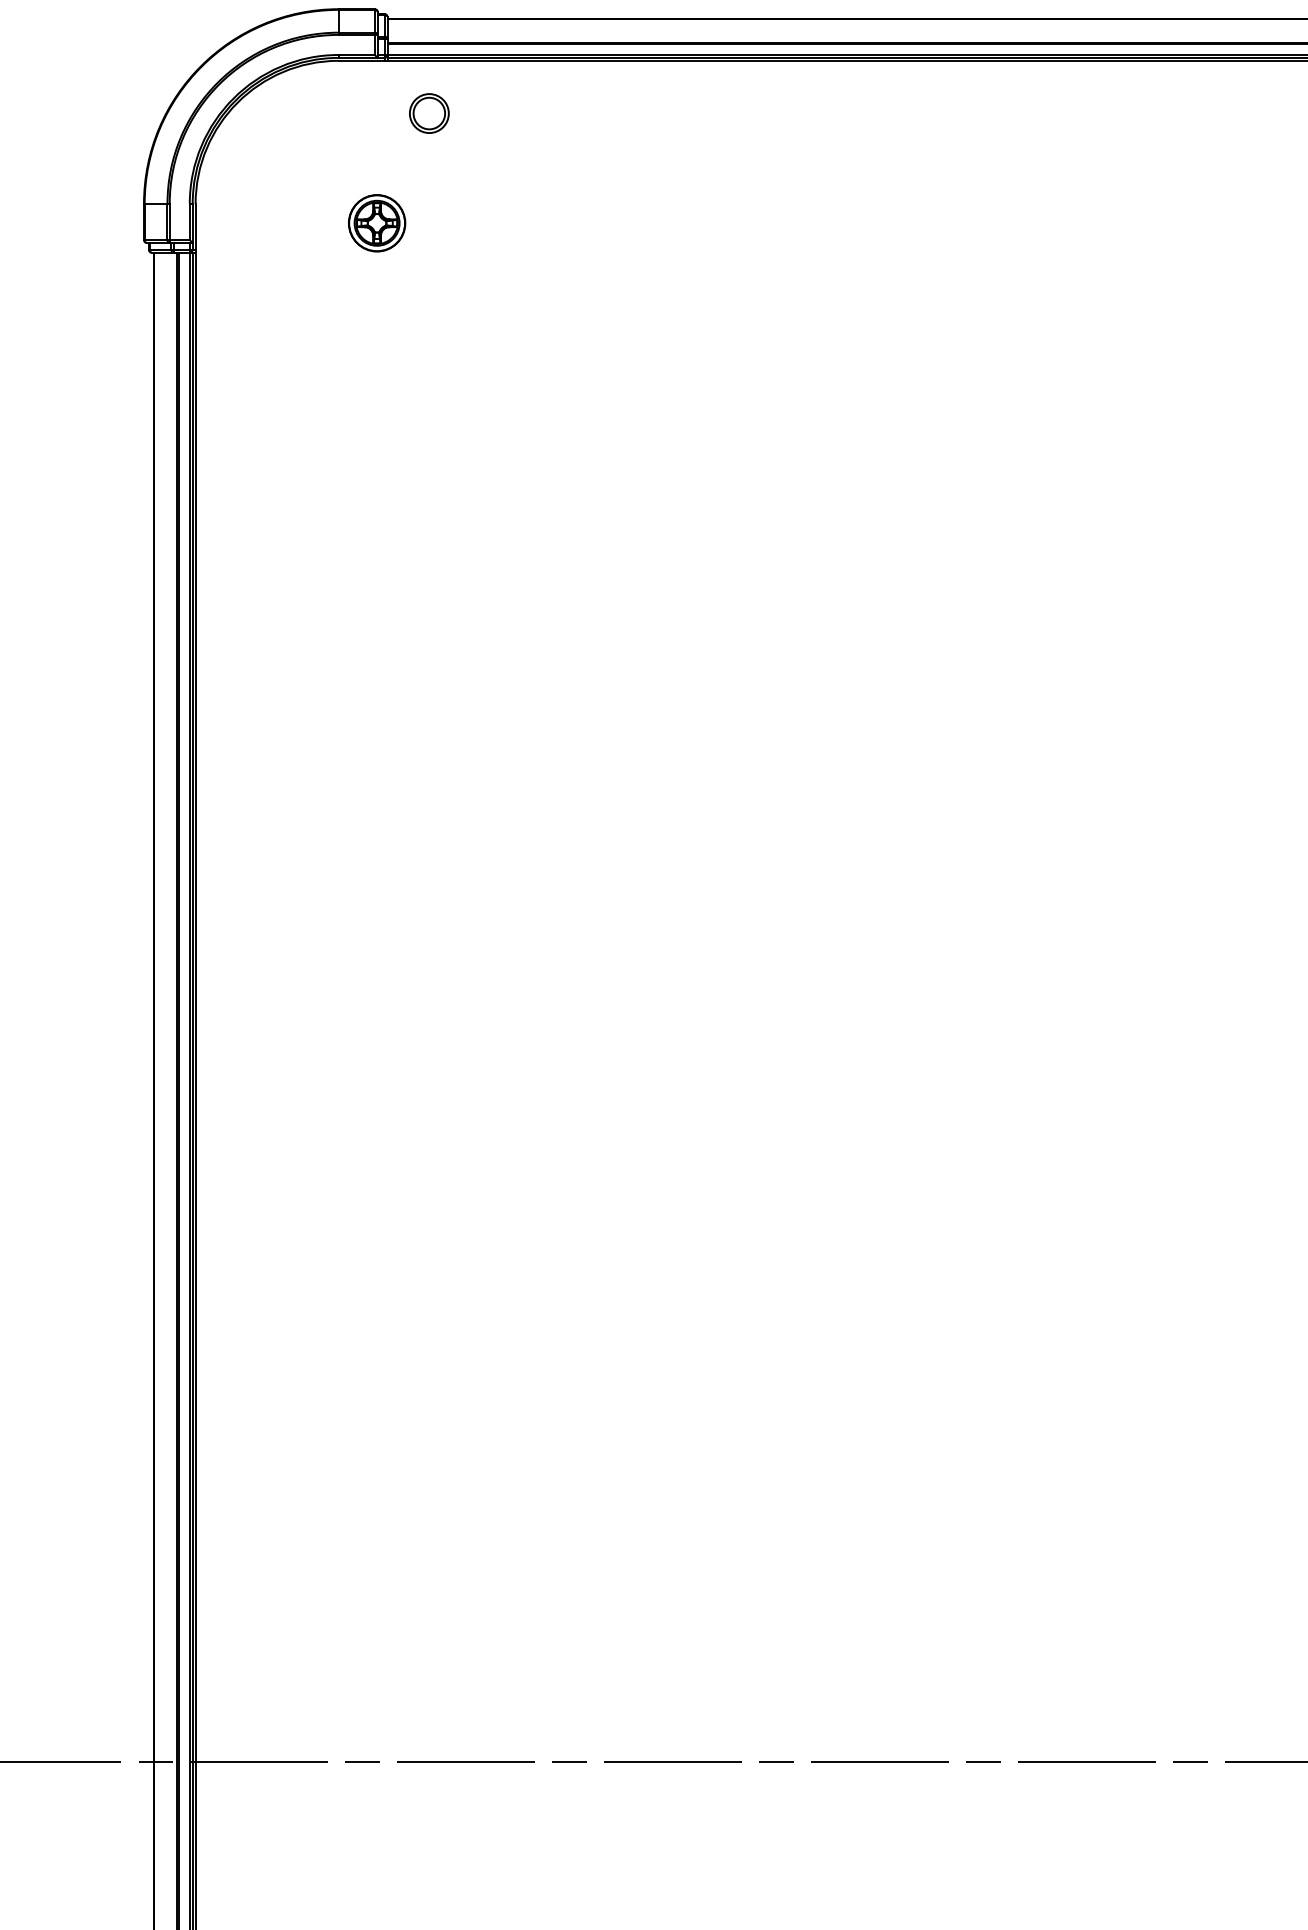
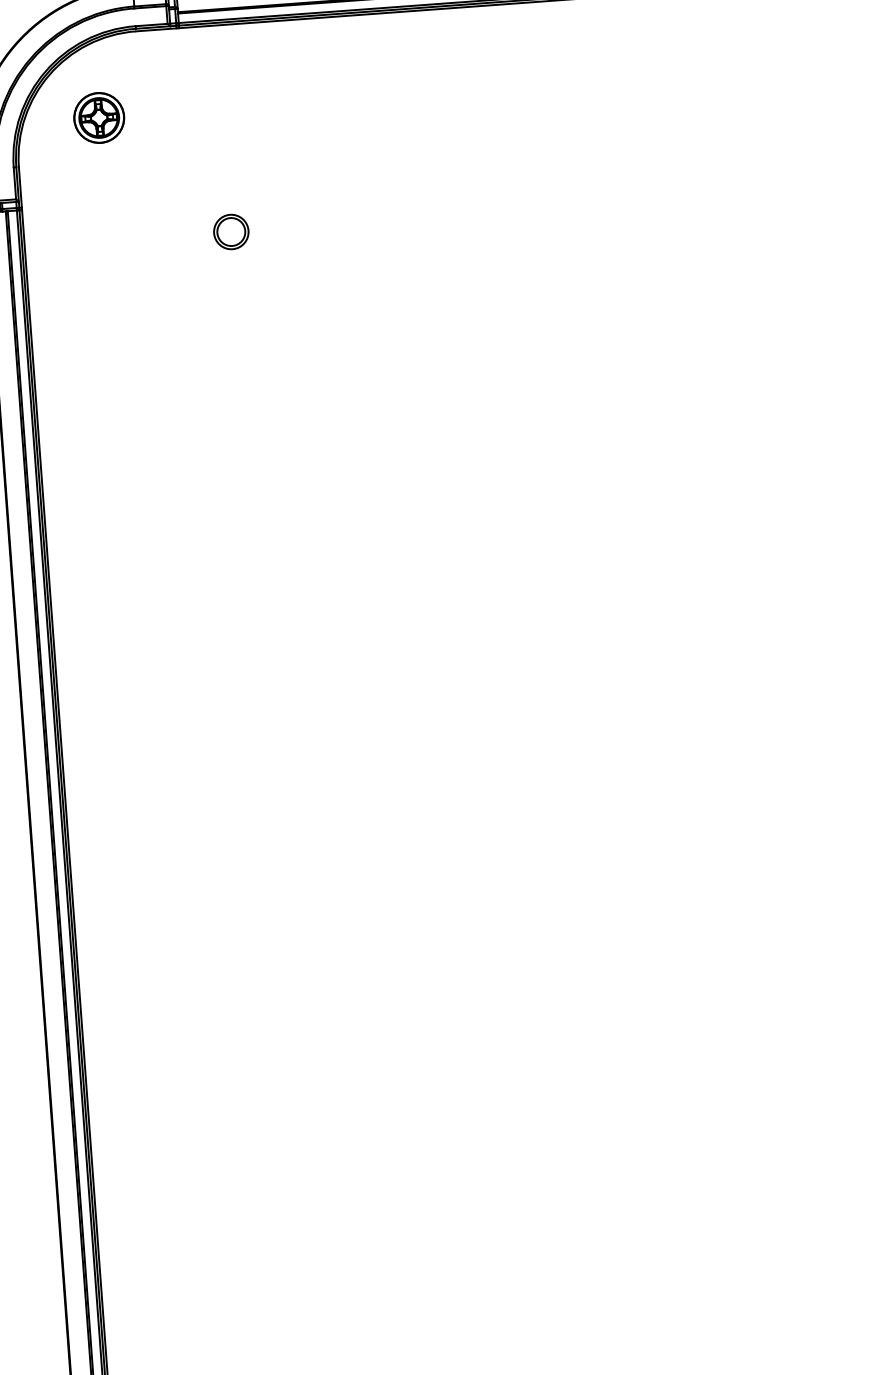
part: (429, 113) -> (231, 231), moved
part: (377, 223) -> (99, 118), moved

